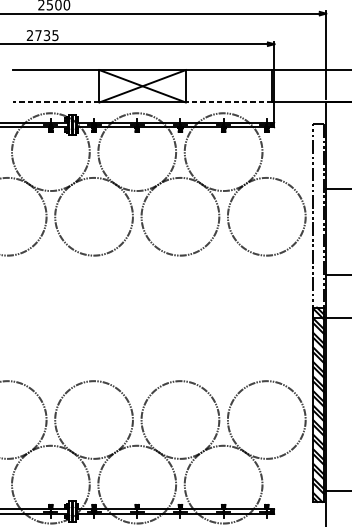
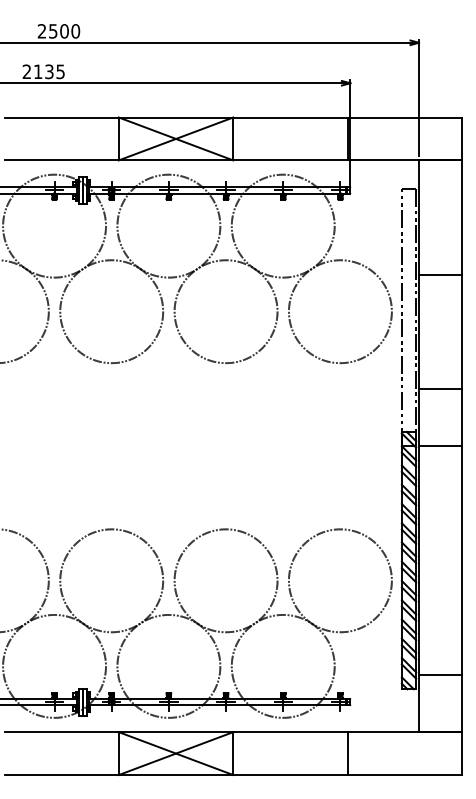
text: (38, 35) -> (38, 71), 2735 -> 2135
line: (56, 102) -> (61, 160), dashed -> solid
line: (228, 102) -> (289, 160), dashed -> solid

